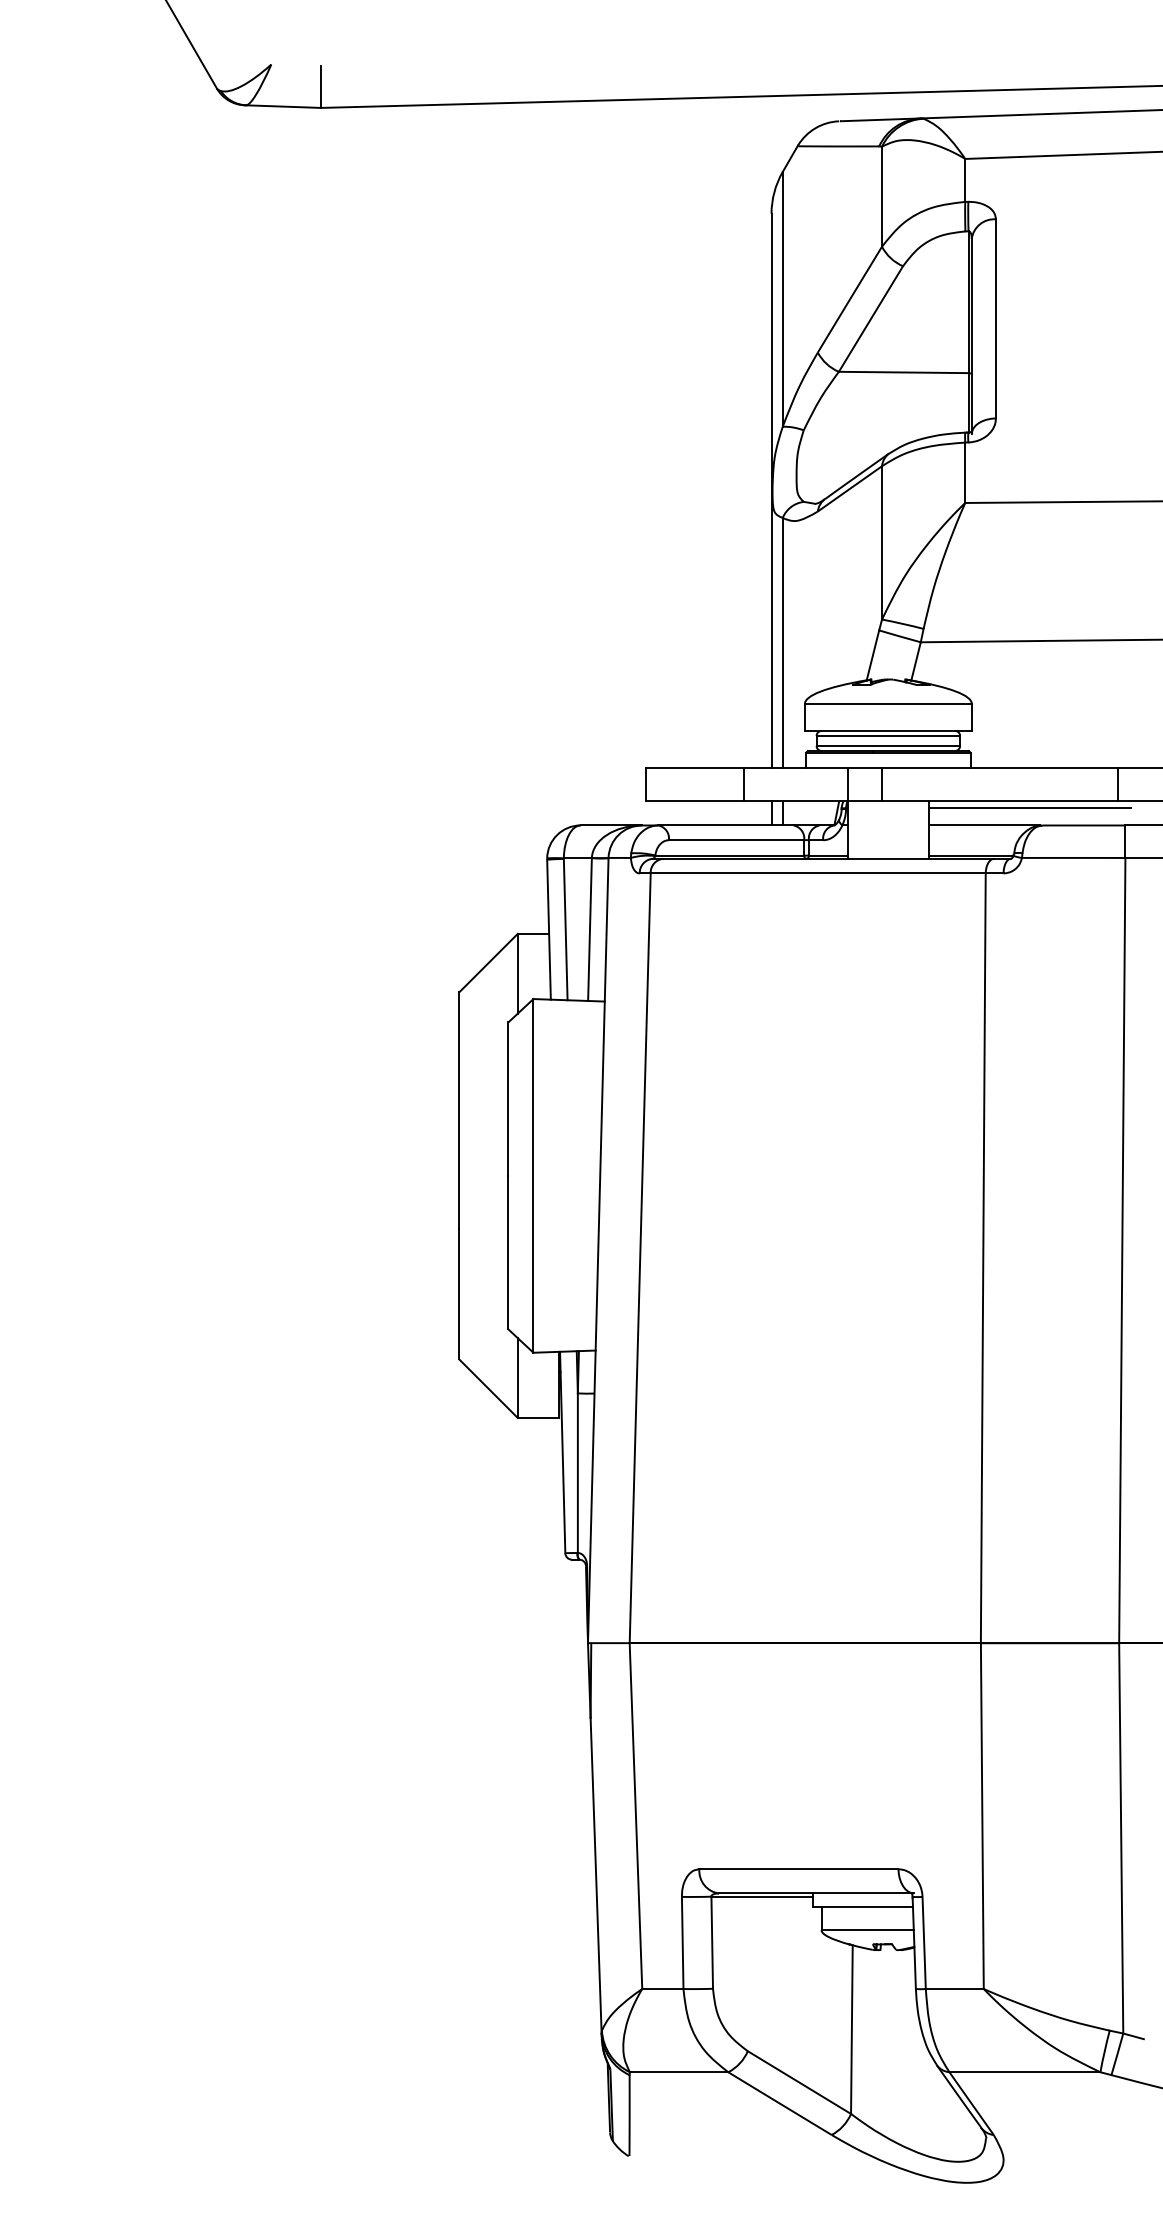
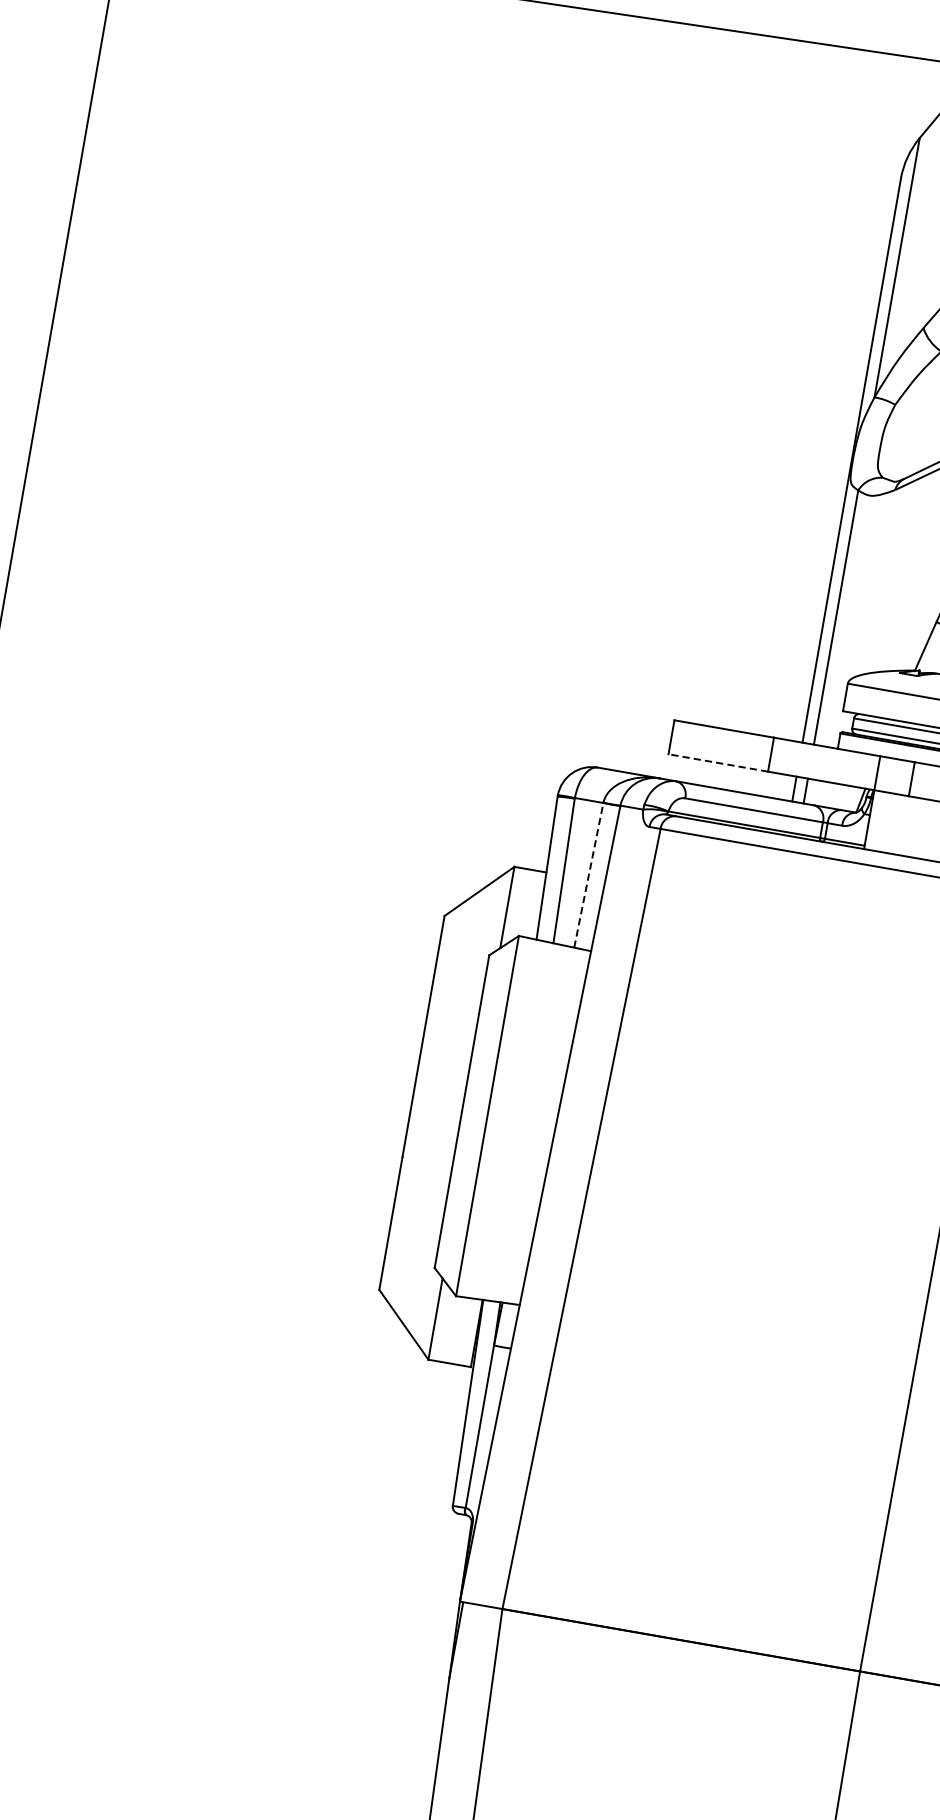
line: (694, 801) -> (718, 763), solid -> dashed
line: (590, 929) -> (589, 875), solid -> dashed

